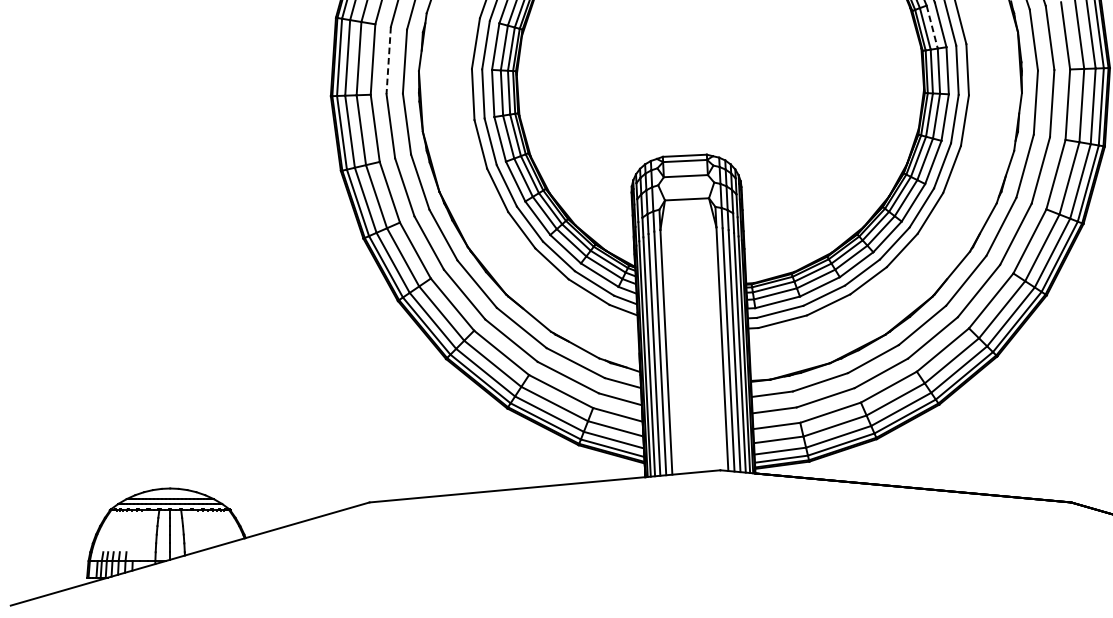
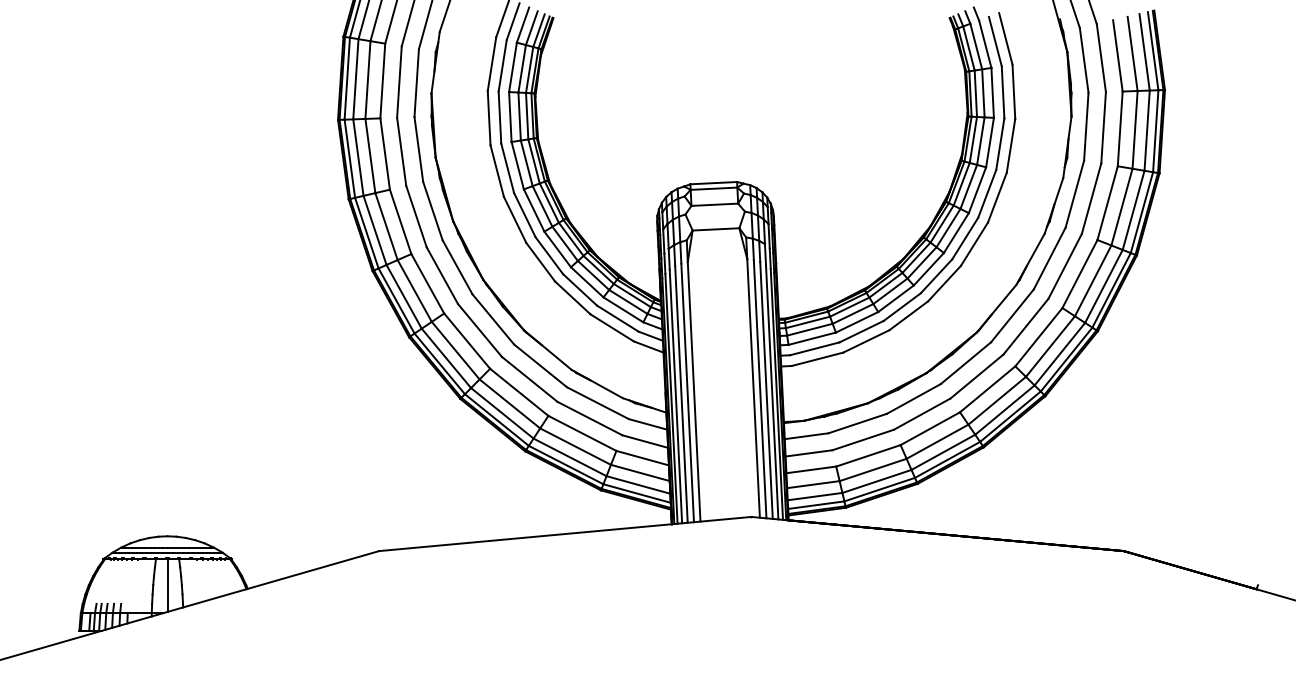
line: (932, 27) -> (976, 46), dashed -> solid
line: (388, 60) -> (399, 82), dashed -> solid

